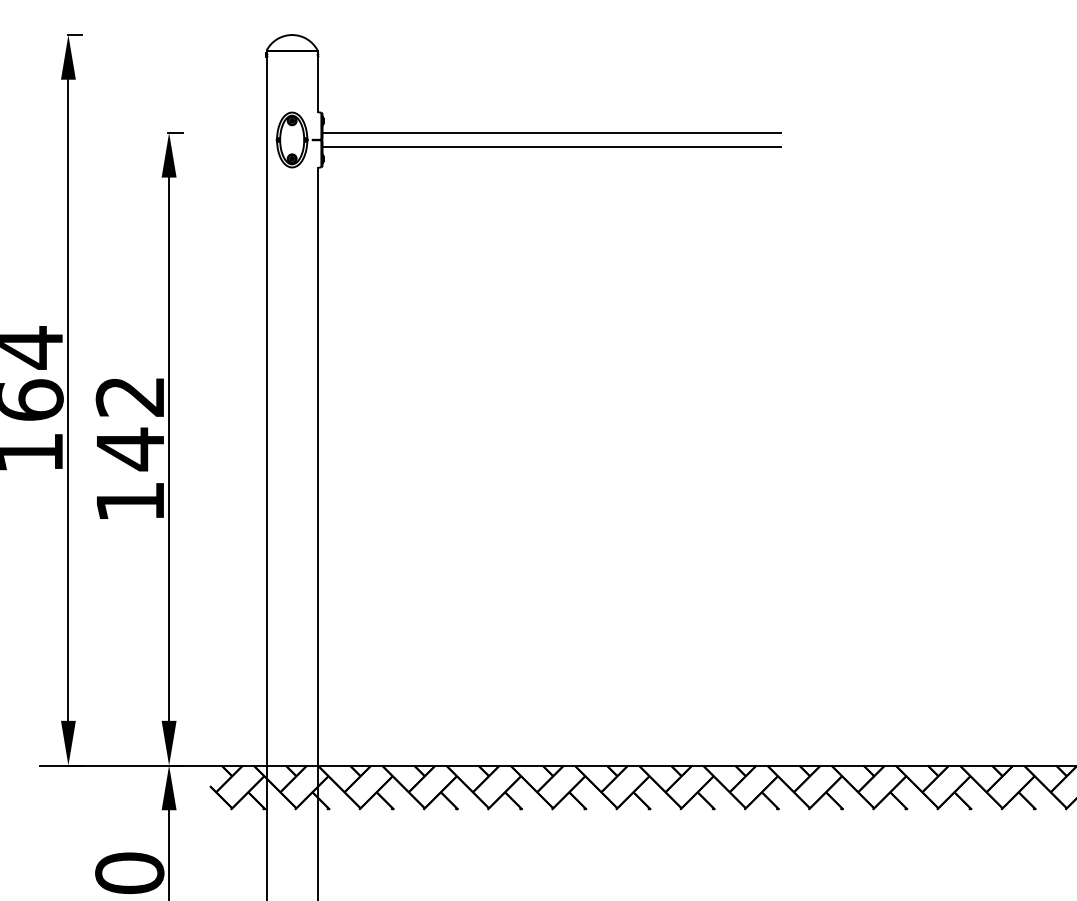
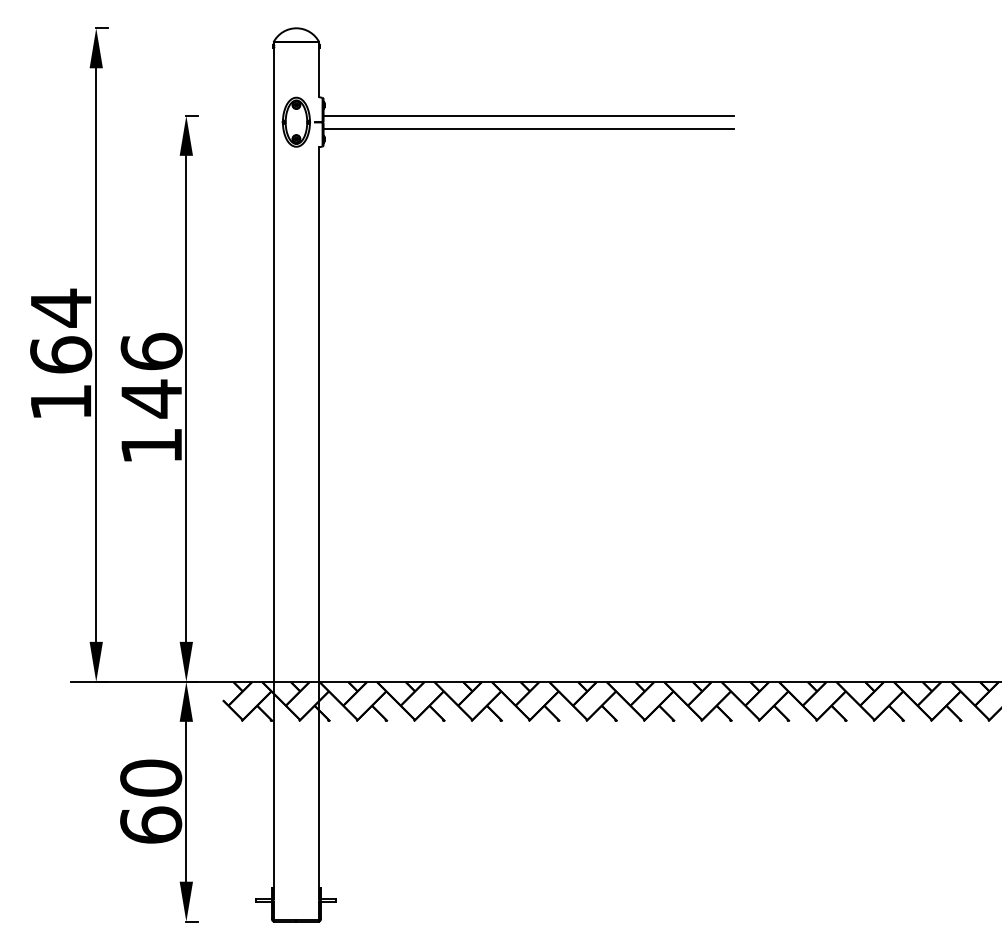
text: (130, 396) -> (151, 351), 142 -> 146

